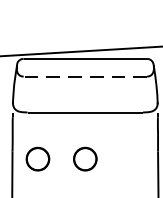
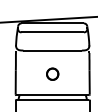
line: (84, 76) -> (52, 32), dashed -> solid
part: (37, 157) -> (28, 73), removed

